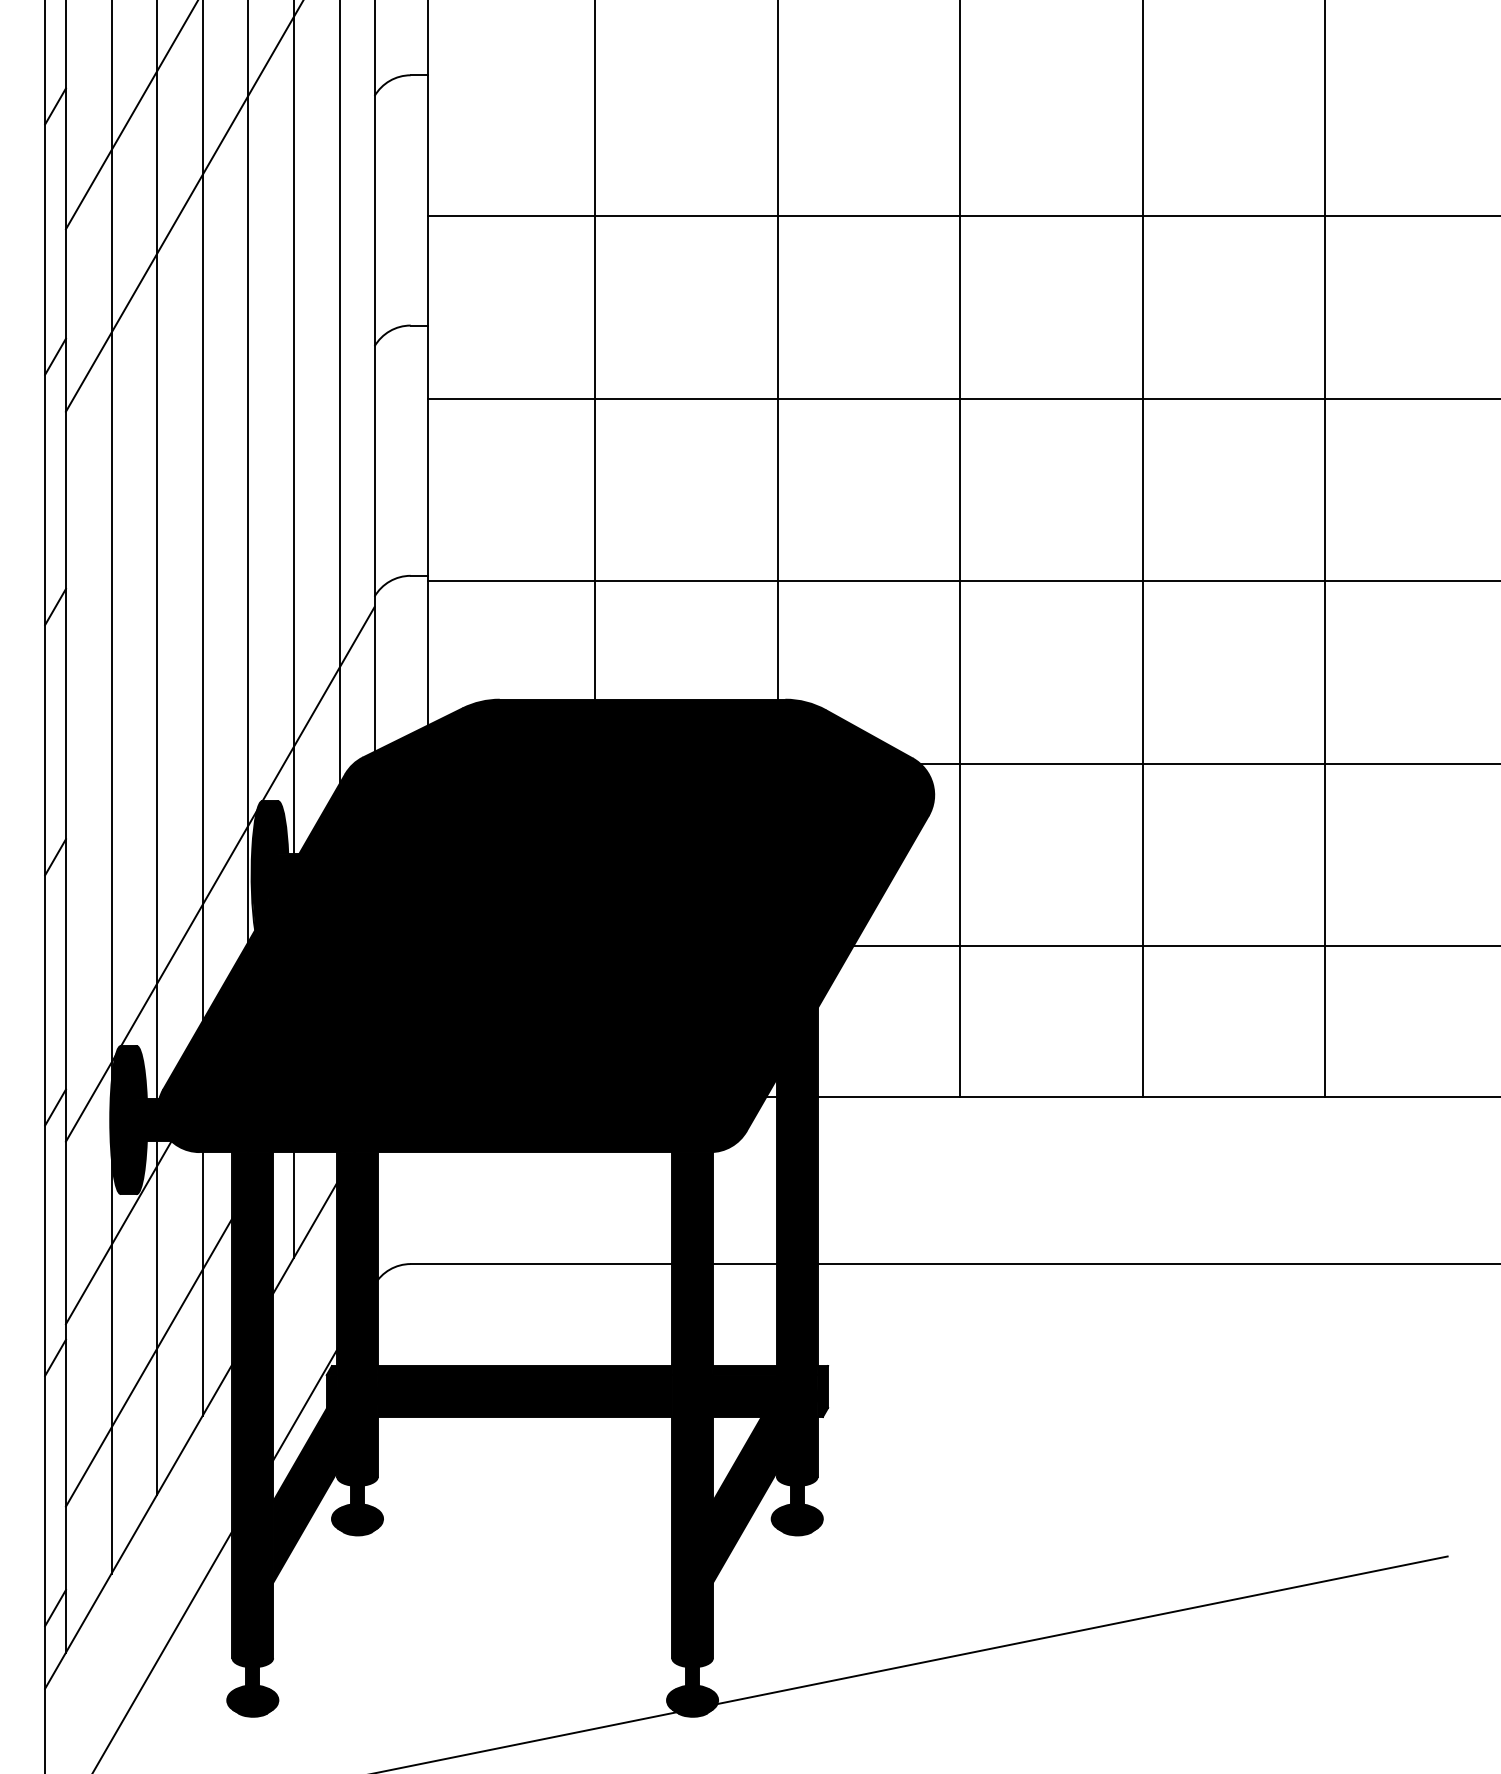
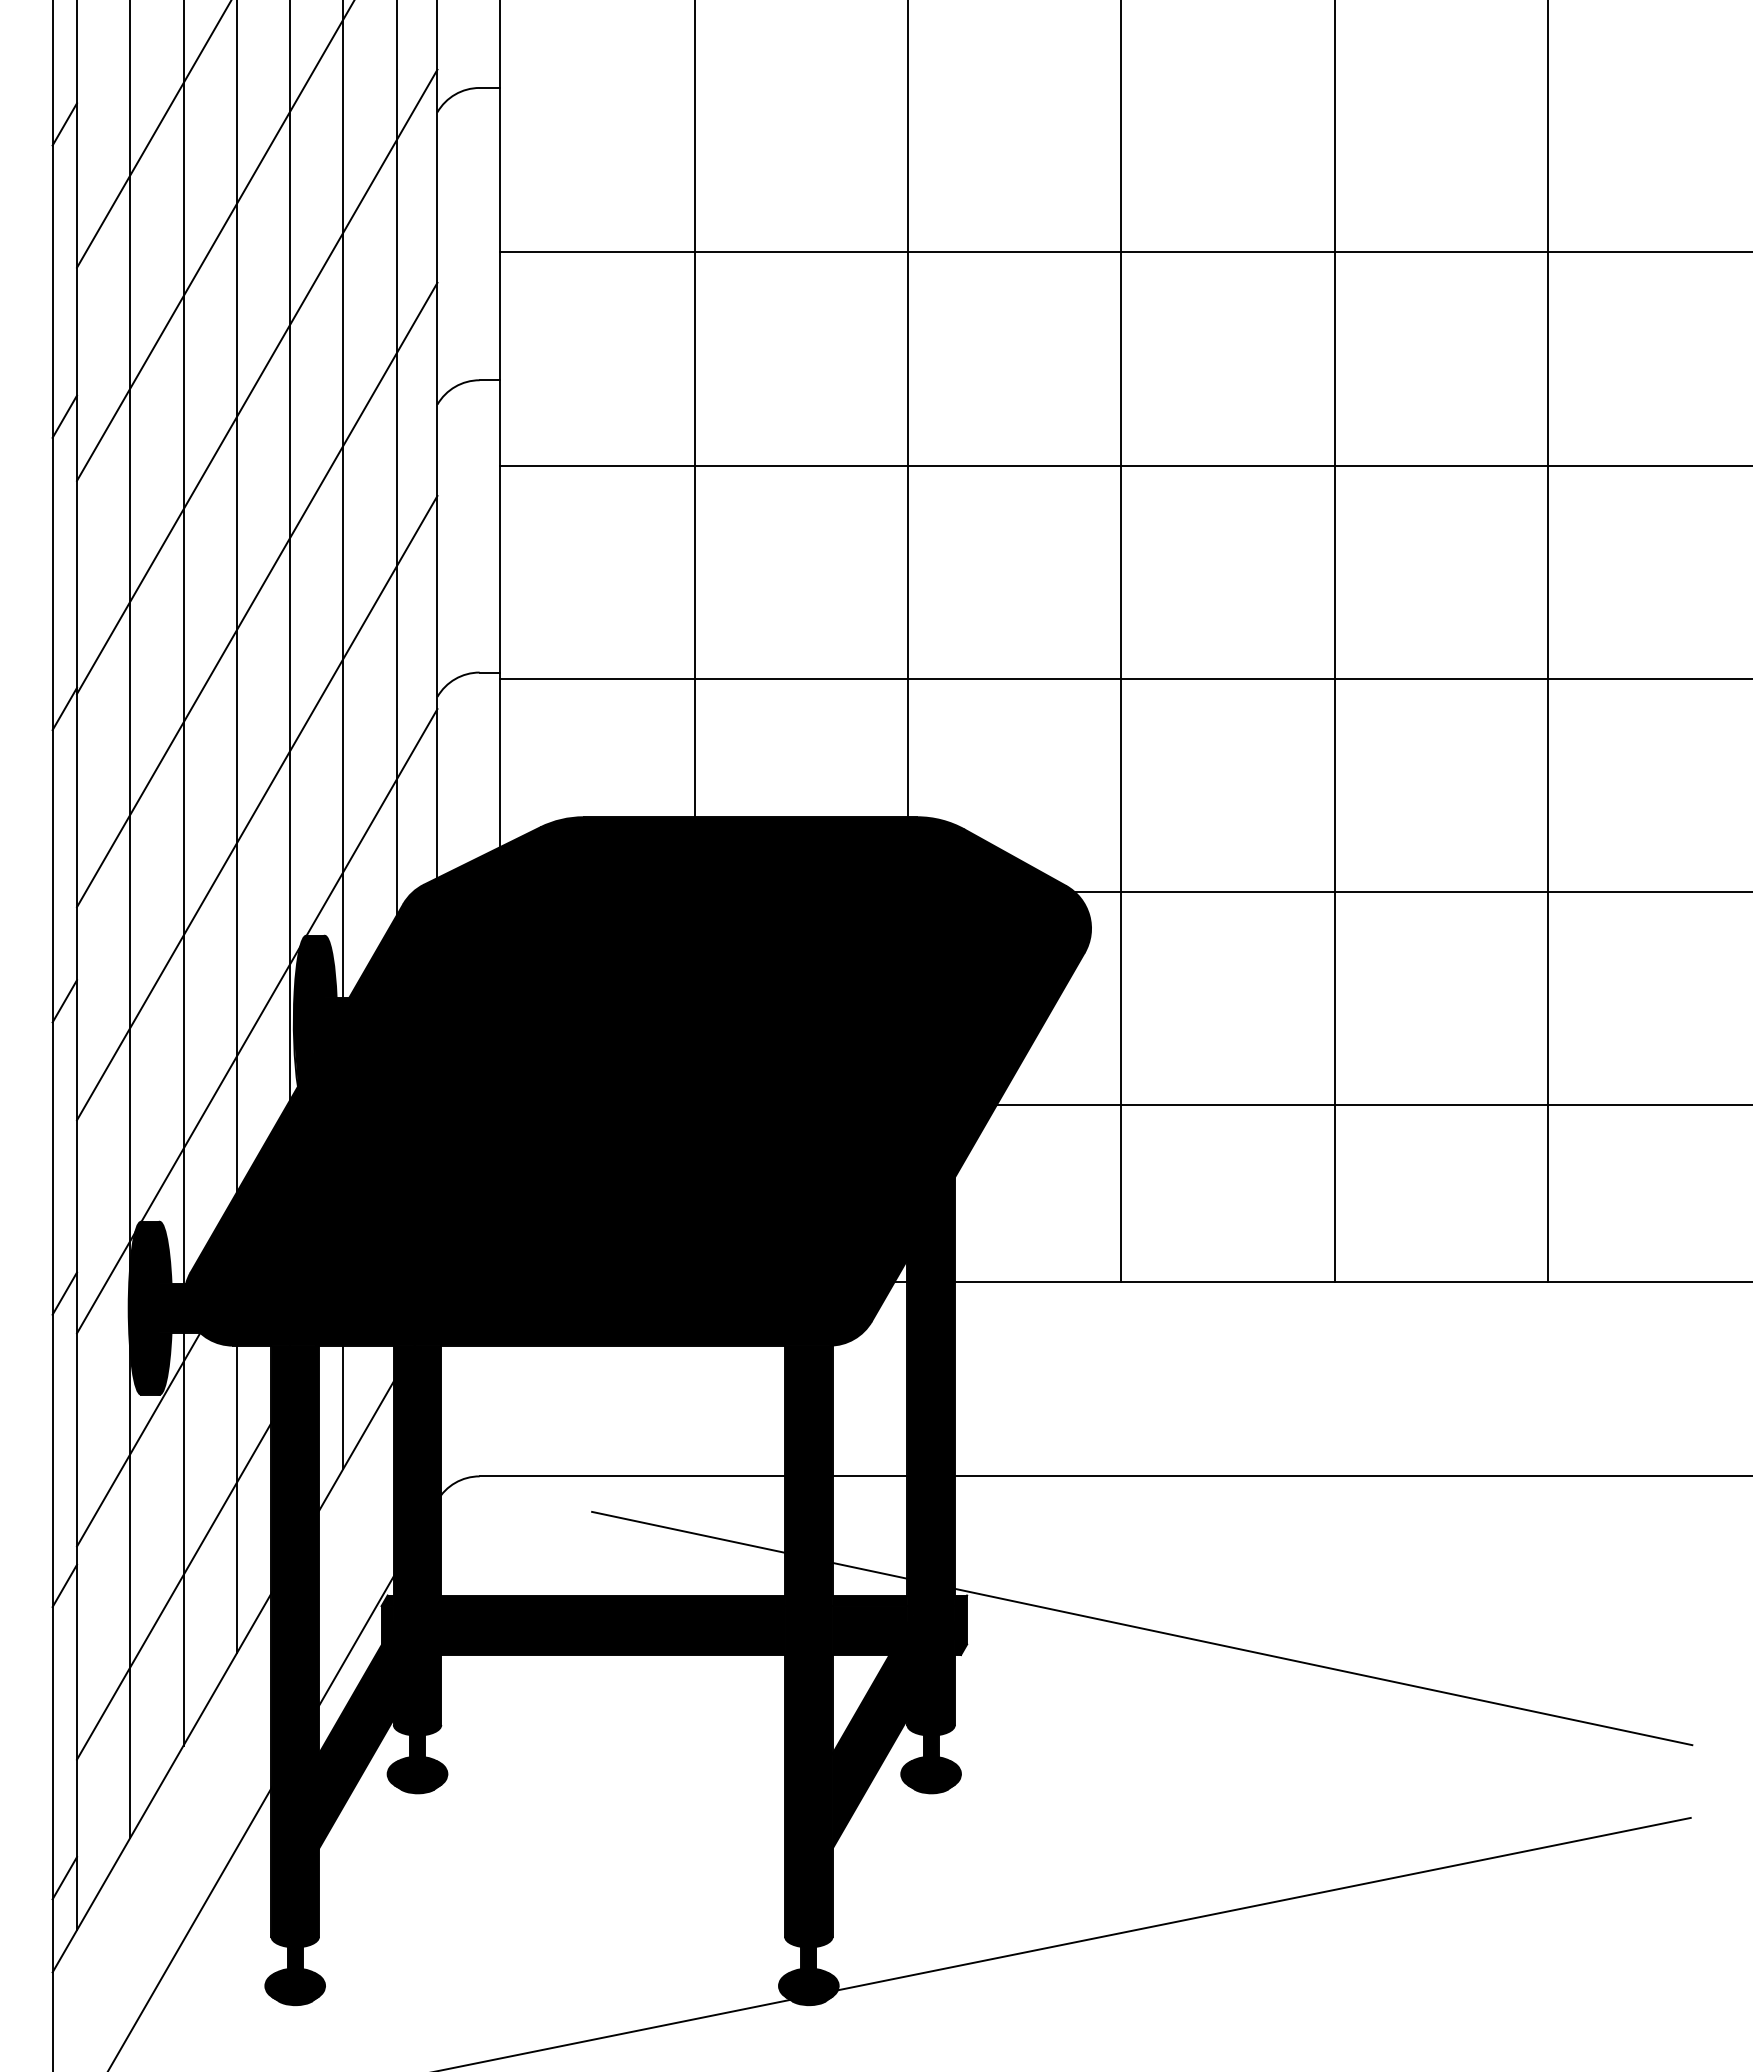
line: (220, 326) -> (257, 381), added
line: (220, 508) -> (257, 594), added
line: (220, 691) -> (257, 807), added
line: (978, 1394) -> (1142, 1628), added

